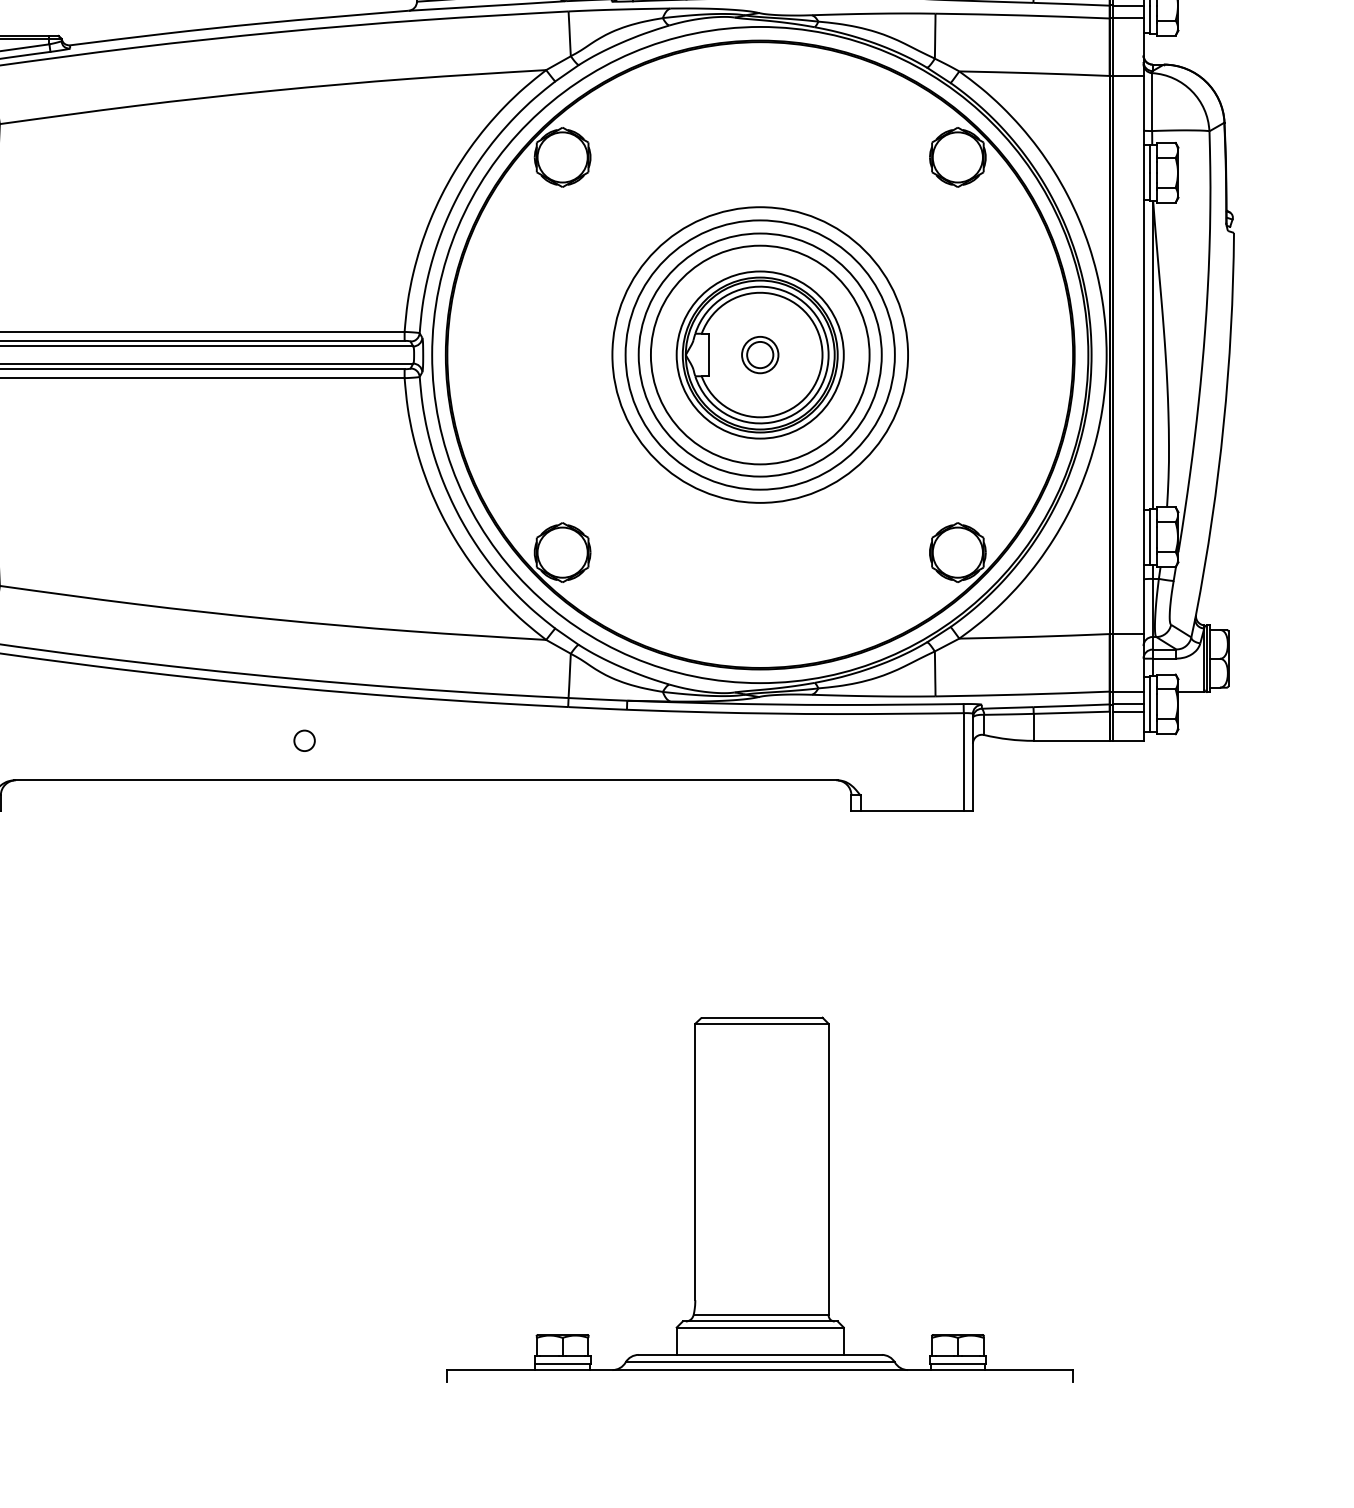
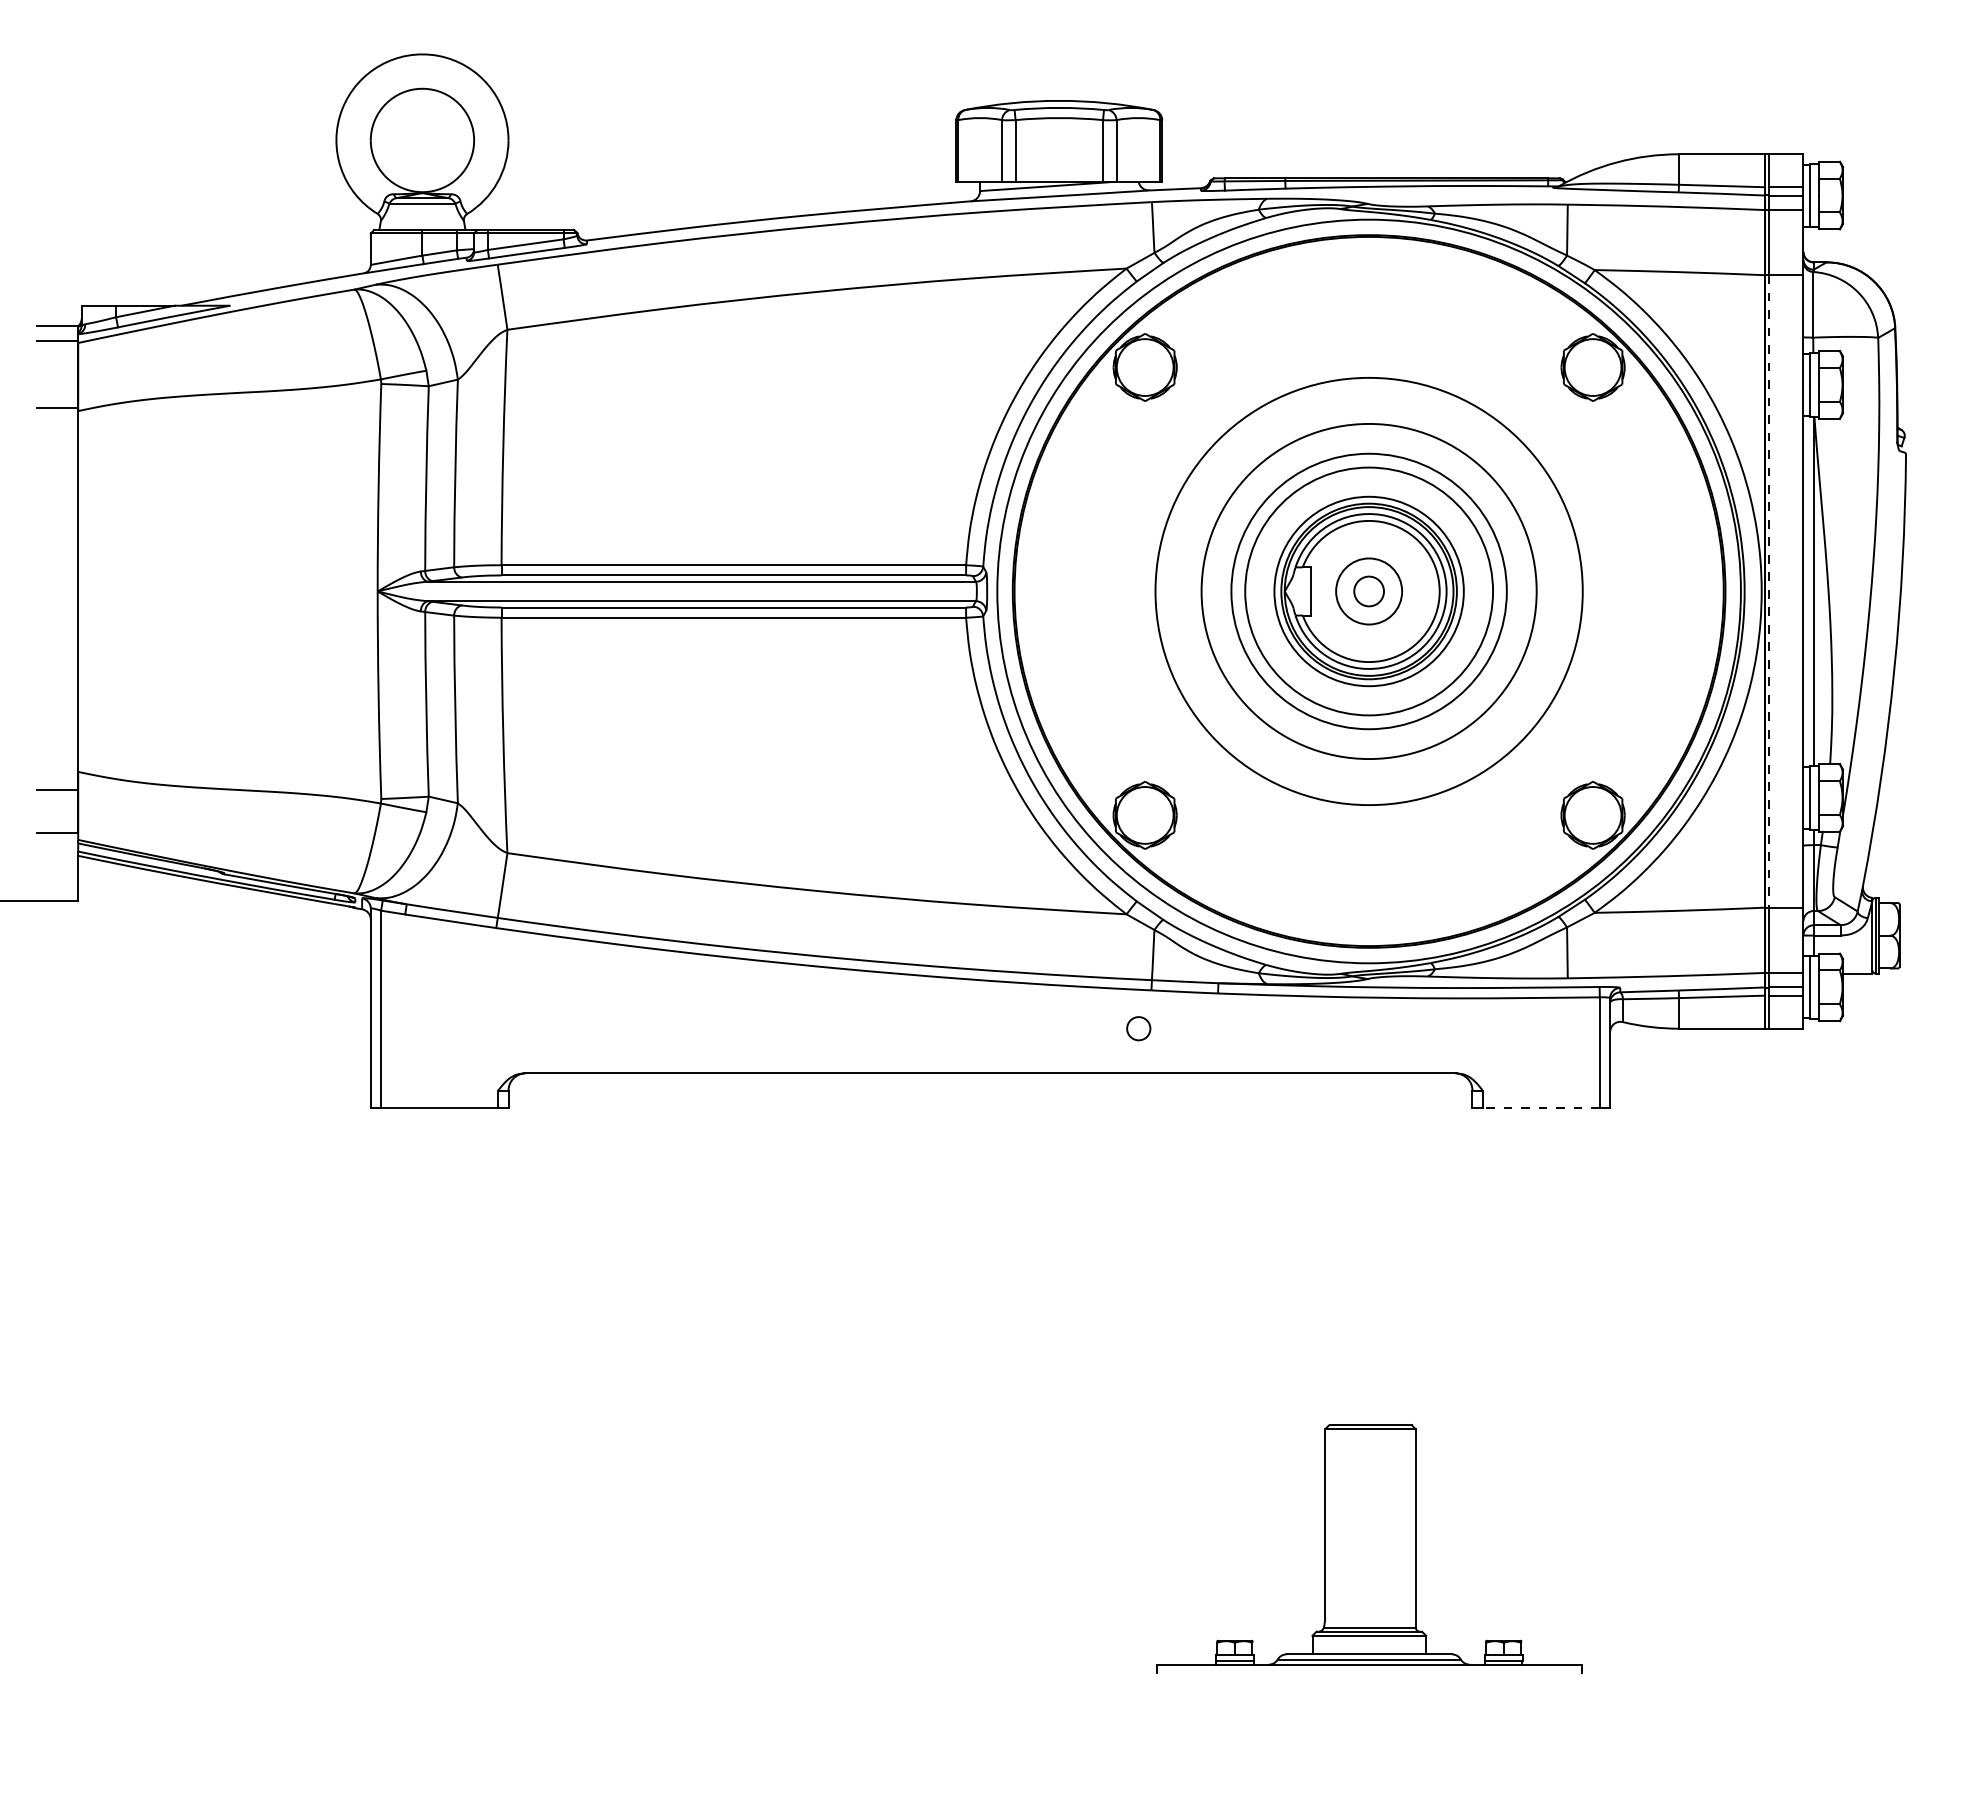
circle: (759, 355) -> (1368, 591), size x1.4
circle: (759, 355) -> (1368, 591), size x1.6
line: (1113, 355) -> (1769, 591), solid -> dashed
circle: (304, 740) -> (1138, 1028), moved
line: (912, 810) -> (1541, 1107), solid -> dashed
part: (760, 1199) -> (1369, 1548), size x0.6

